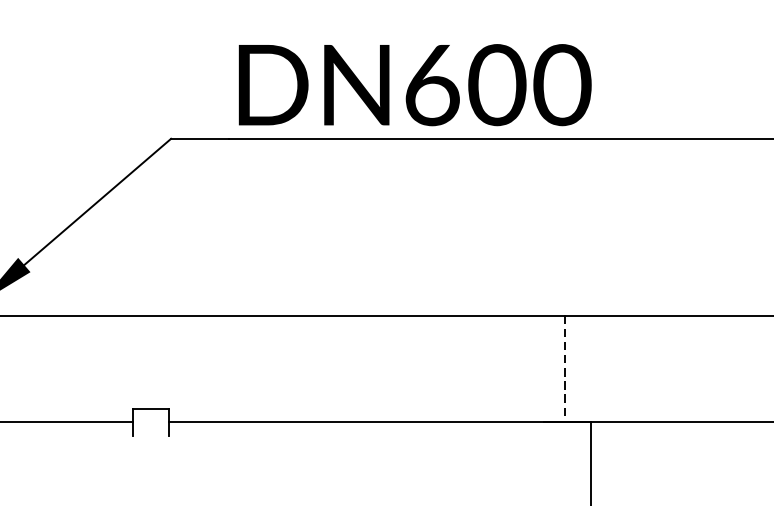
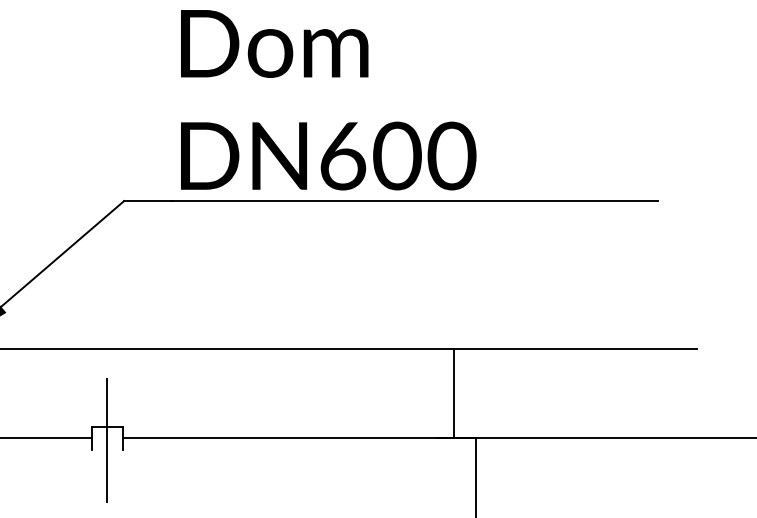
line: (564, 368) -> (453, 393), dashed -> solid
line: (151, 424) -> (107, 440), added

